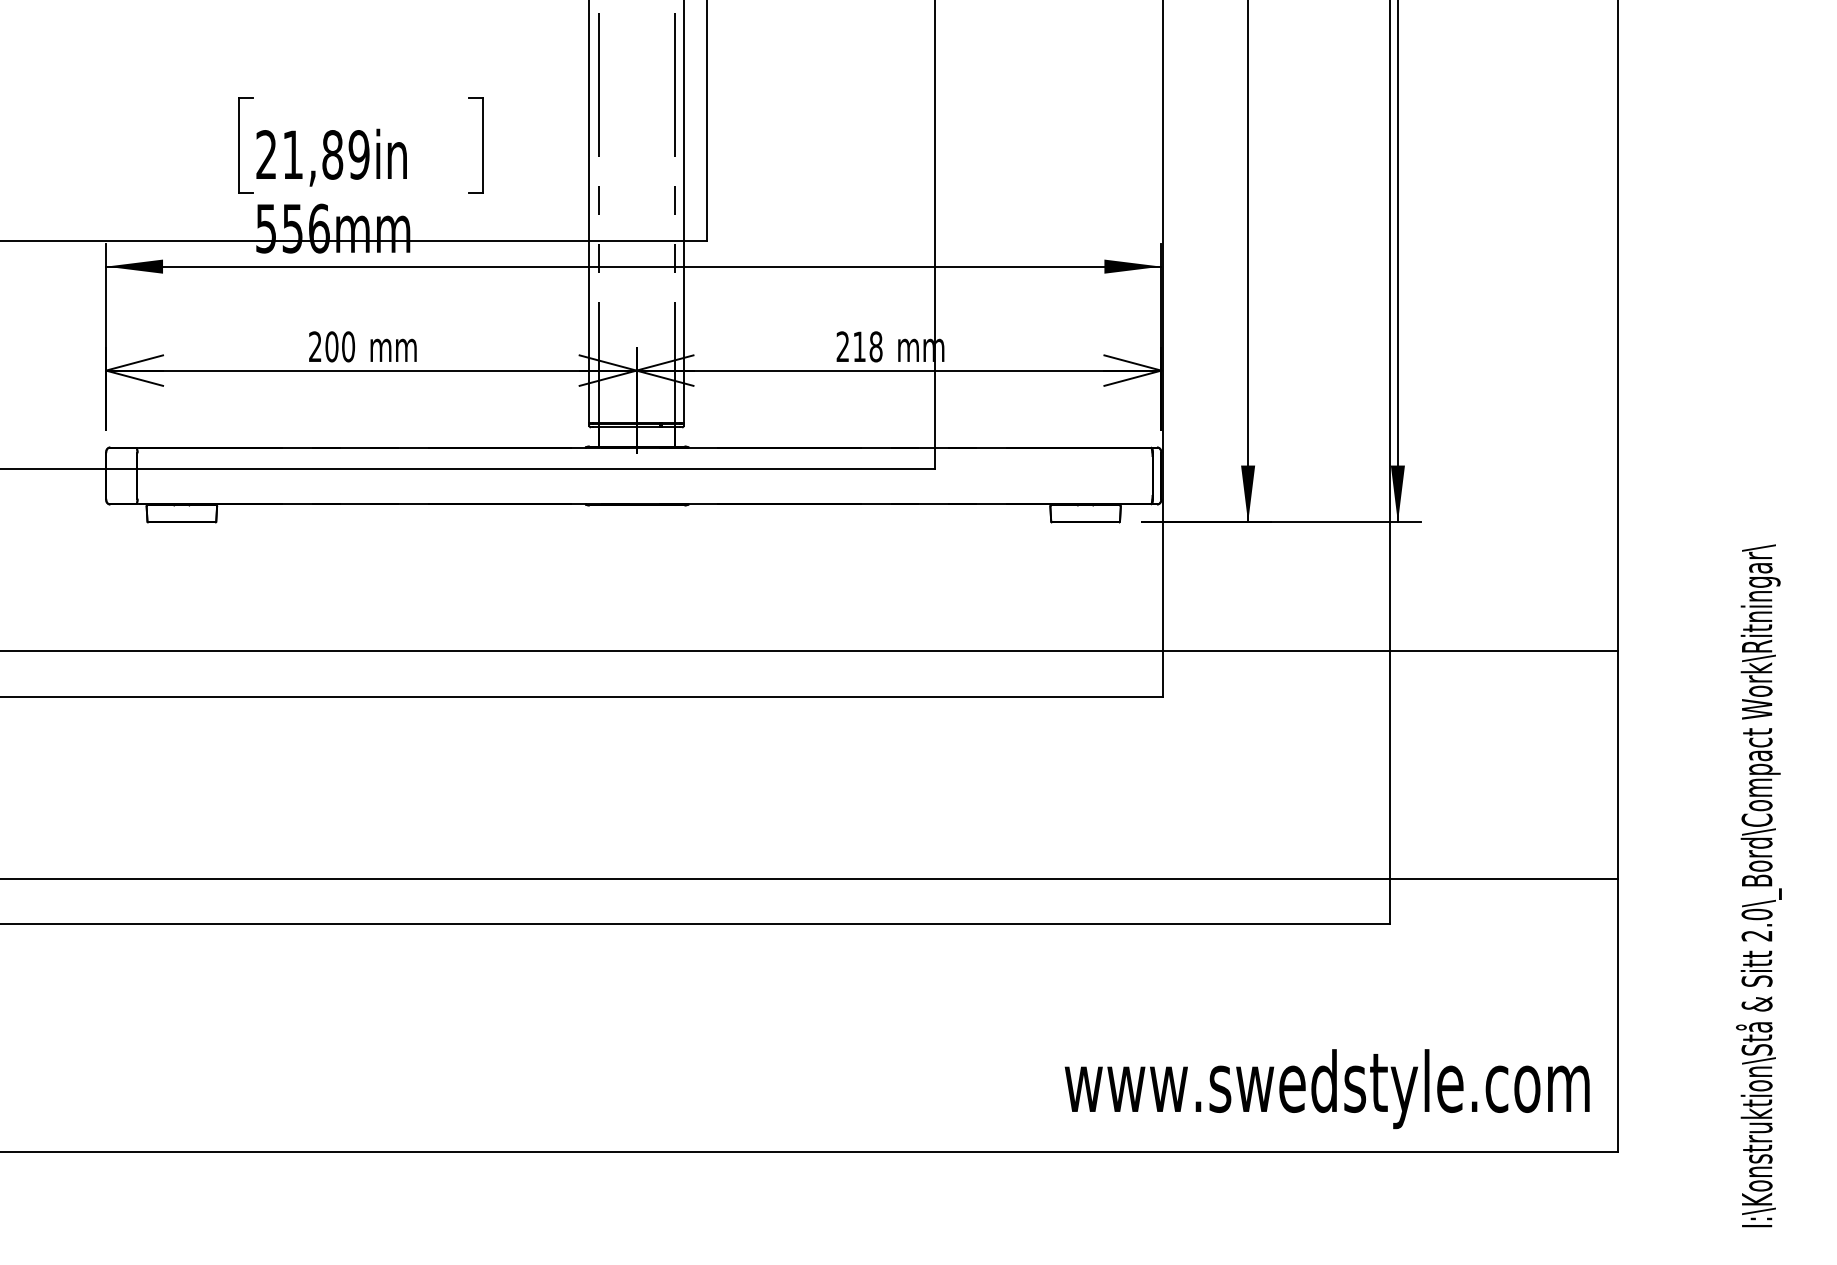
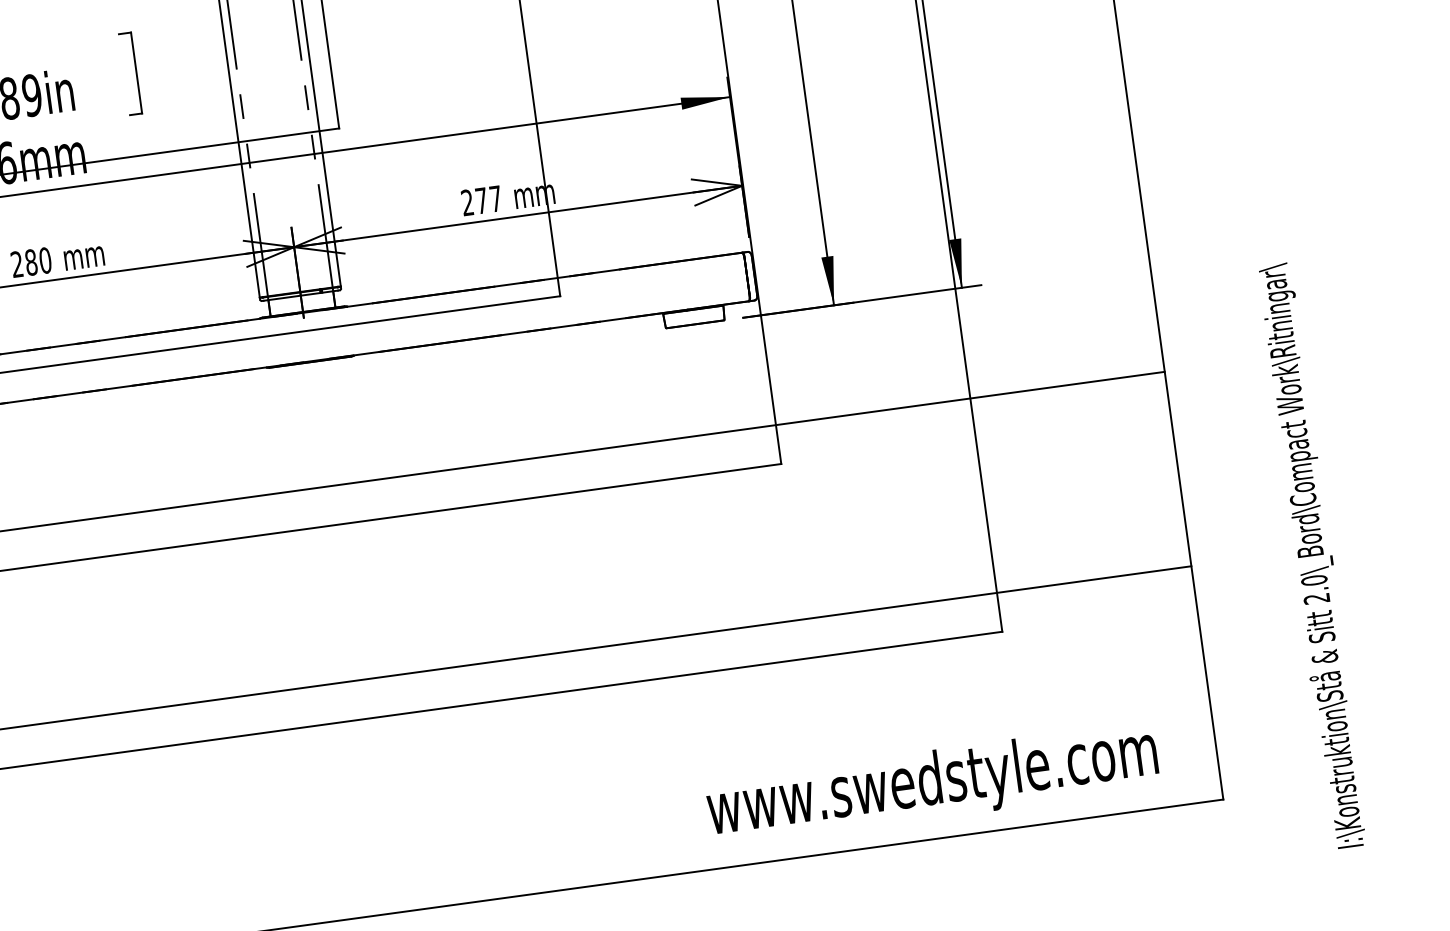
text: (867, 346) -> (488, 199), 218 -> 277
text: (331, 347) -> (31, 263), 200 -> 280
text: (1326, 1089) -> (932, 785), moved

